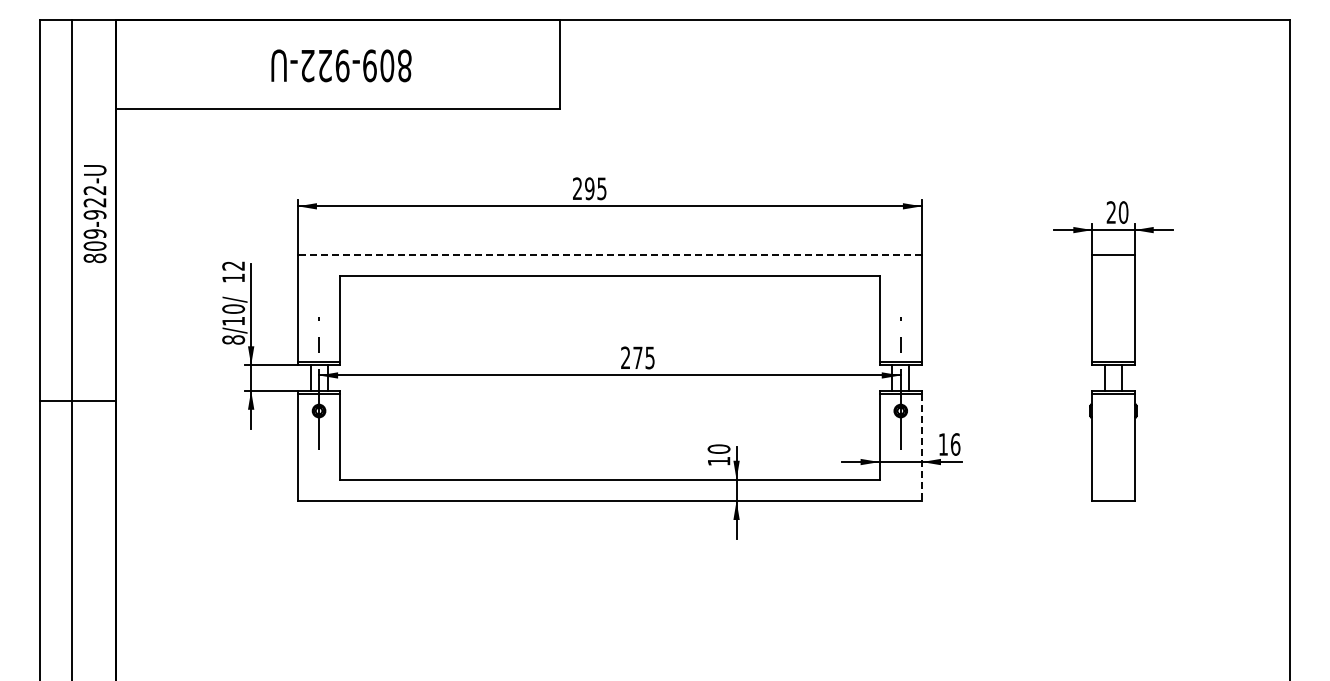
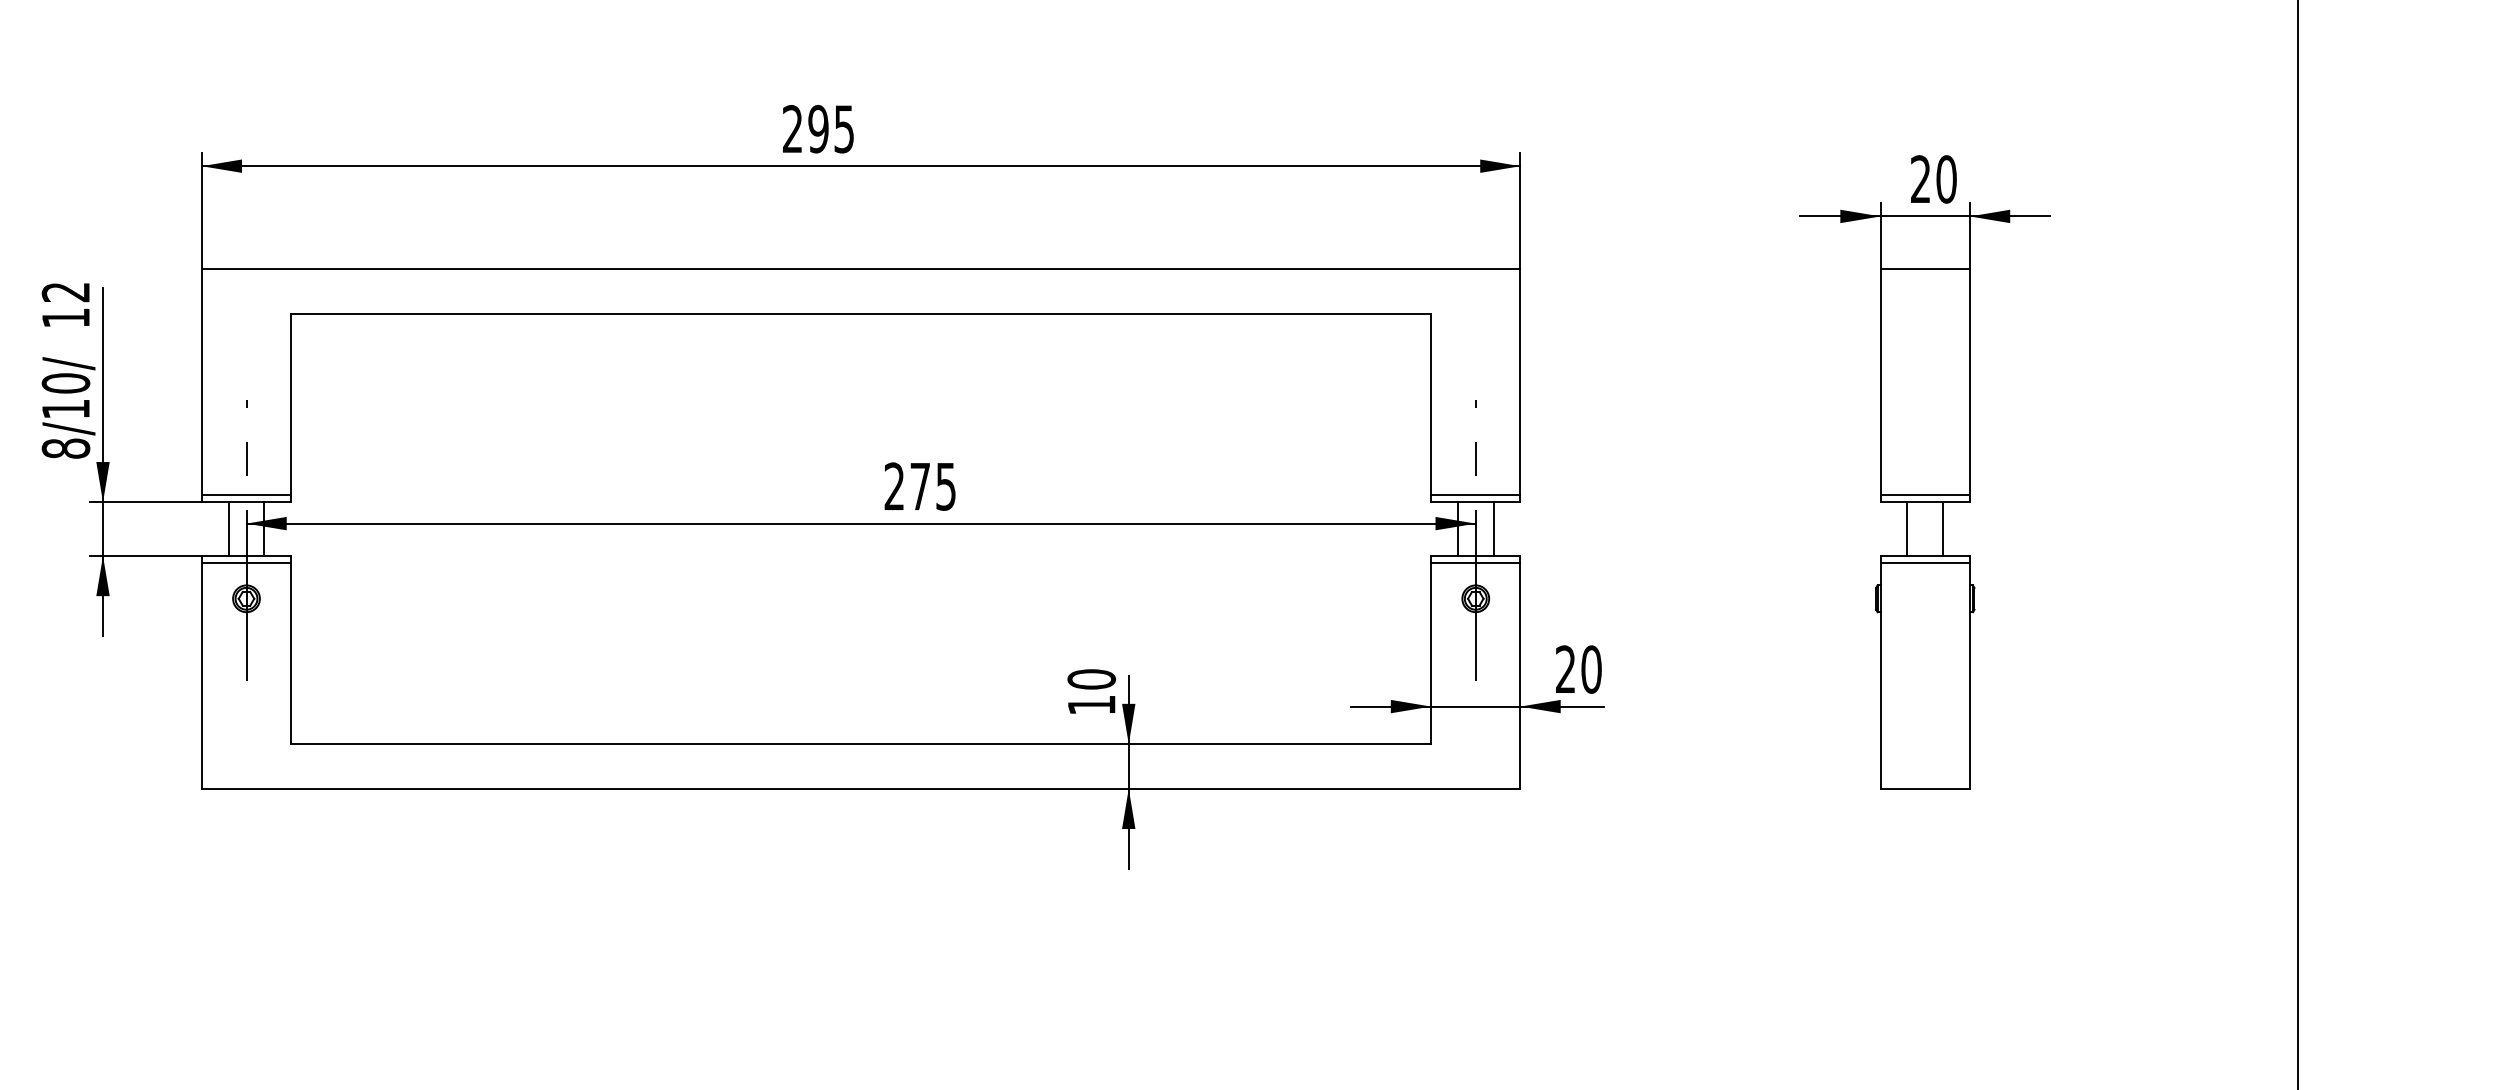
line: (609, 255) -> (860, 270), dashed -> solid
text: (949, 444) -> (1578, 669), 16 -> 20
line: (921, 448) -> (1519, 677), dashed -> solid

